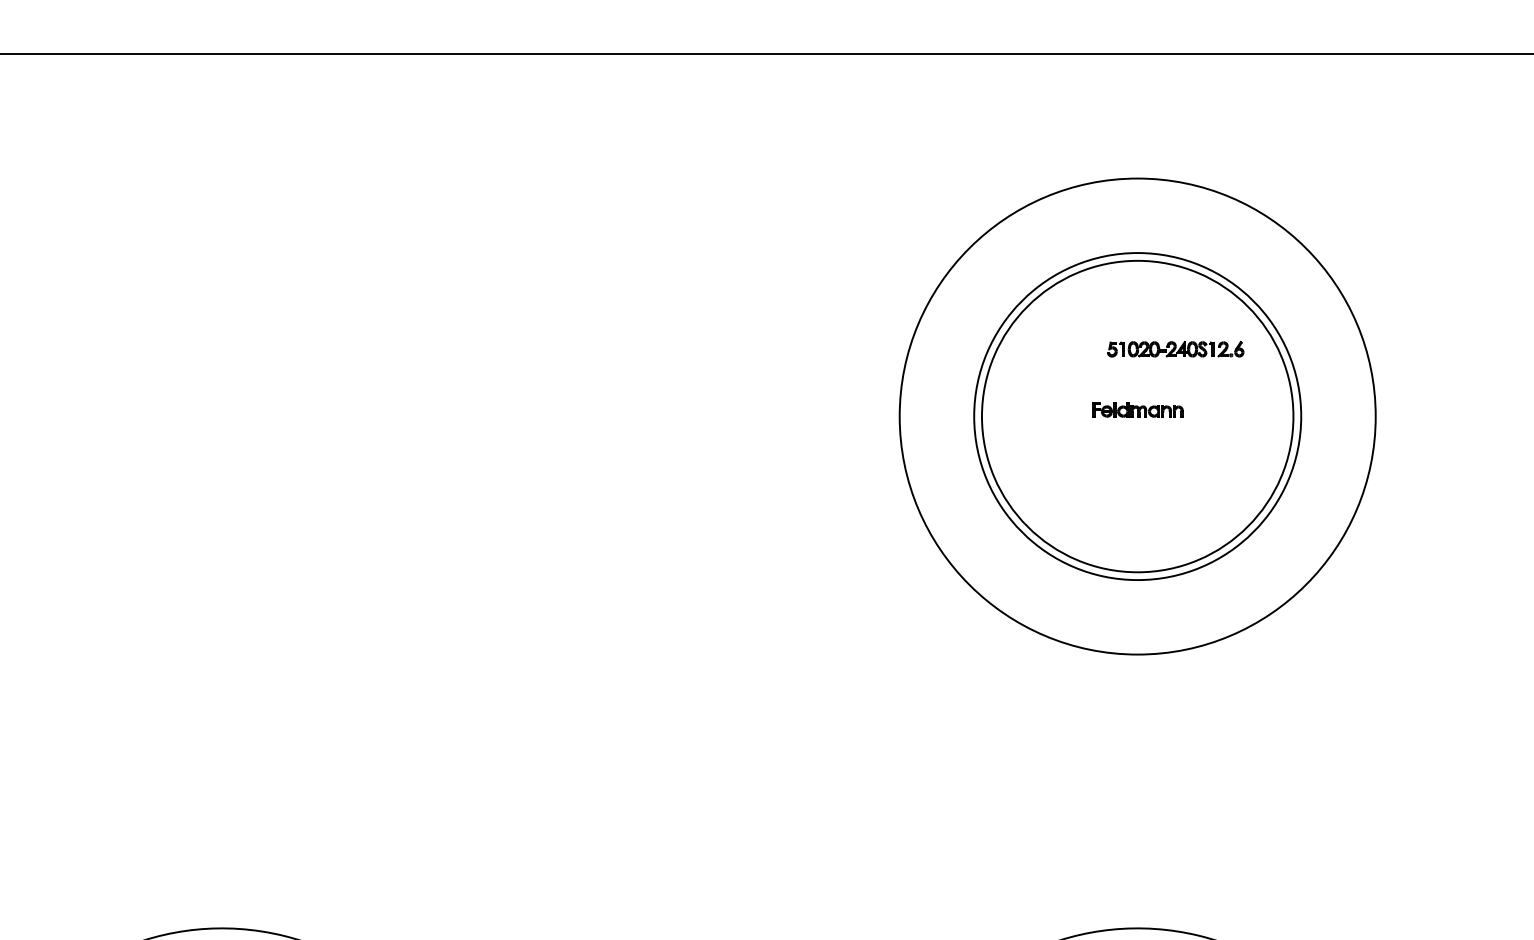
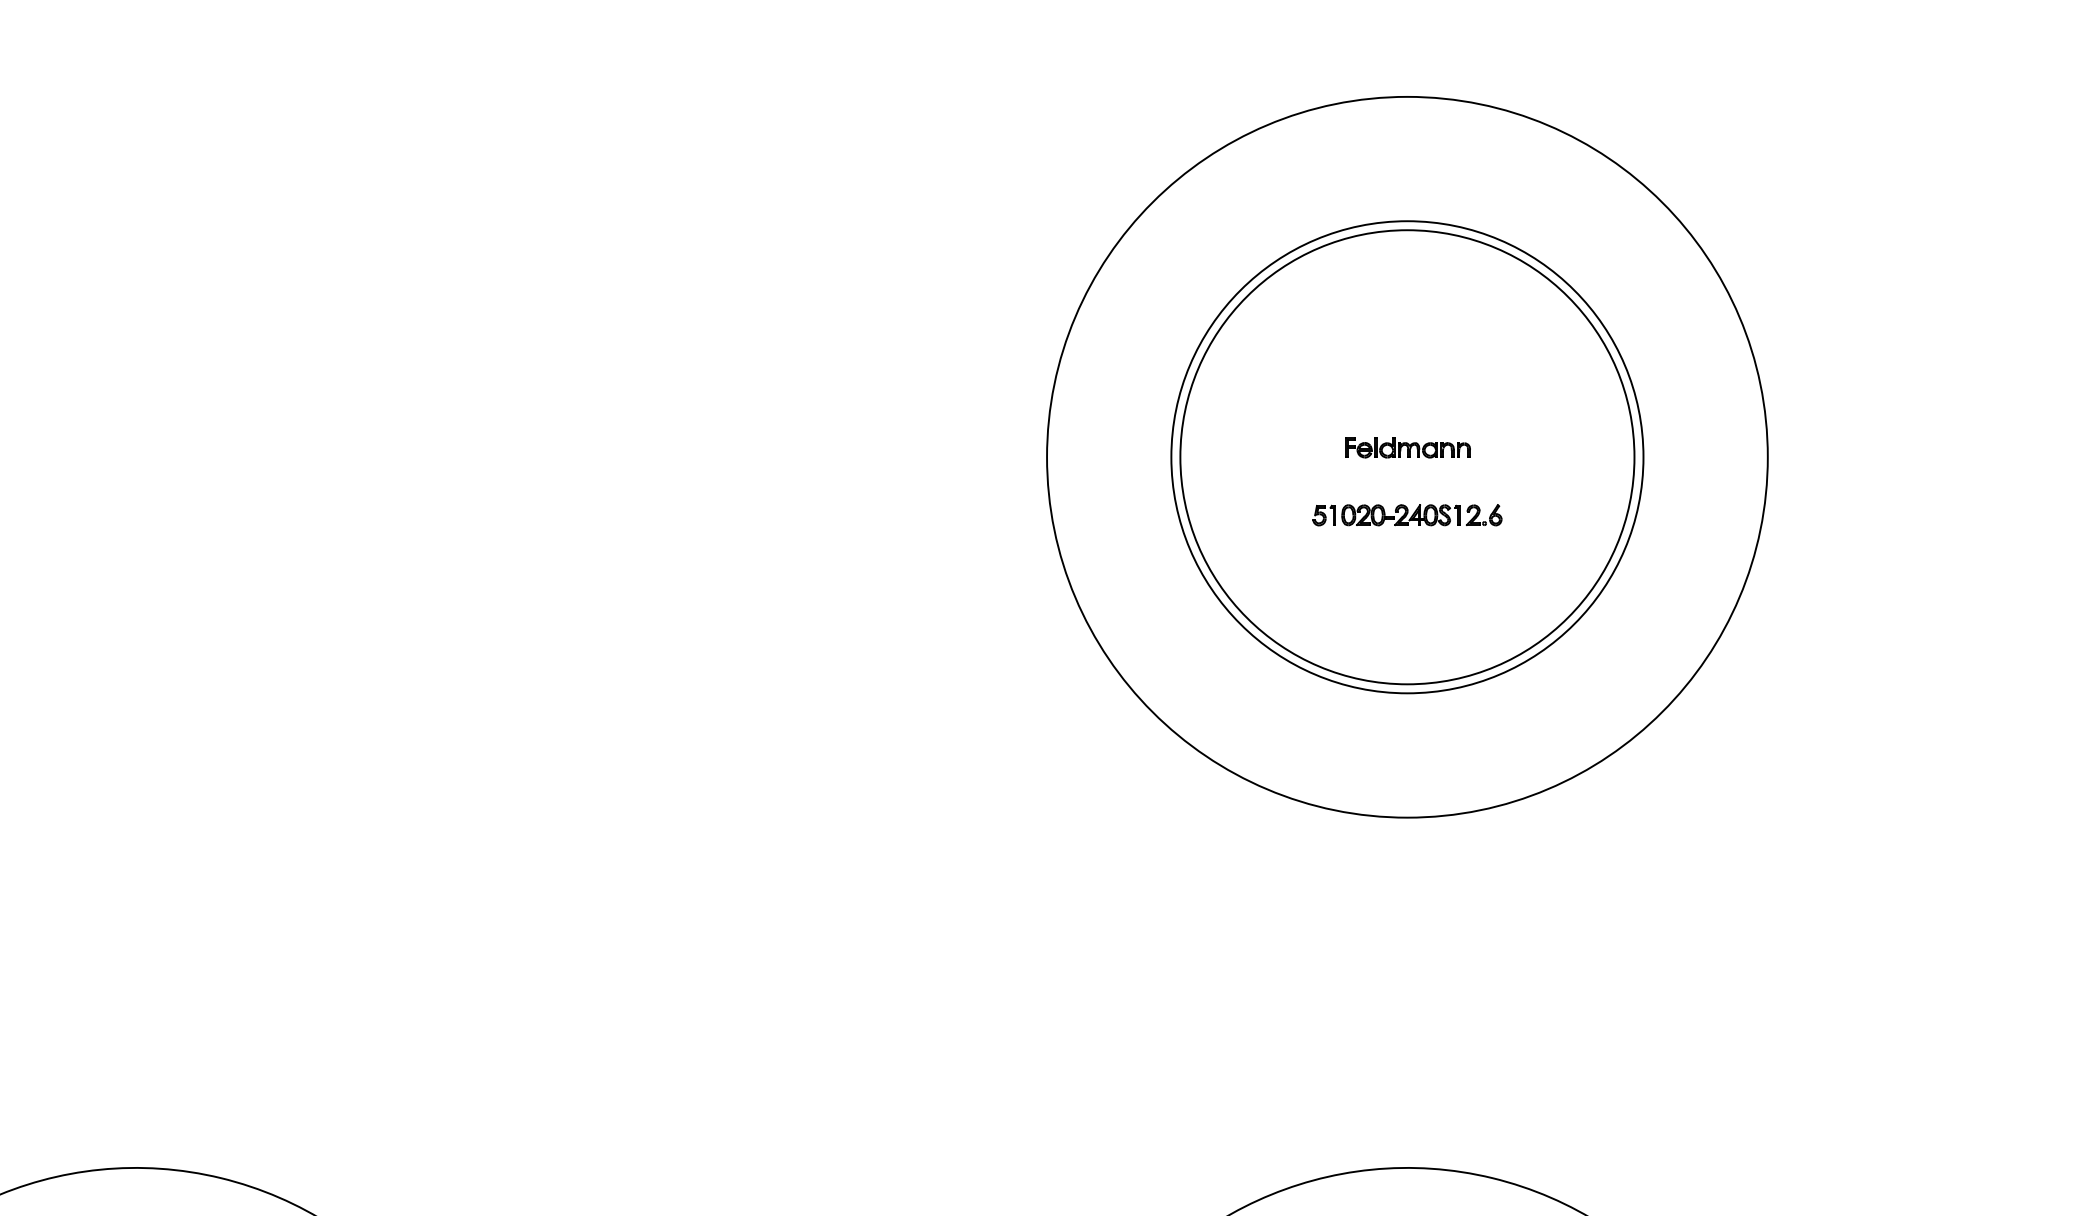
part: (1175, 348) -> (1407, 514), moved
circle: (1137, 416) -> (1407, 457), size x0.71
circle: (1137, 416) -> (1407, 457), size x1.67

